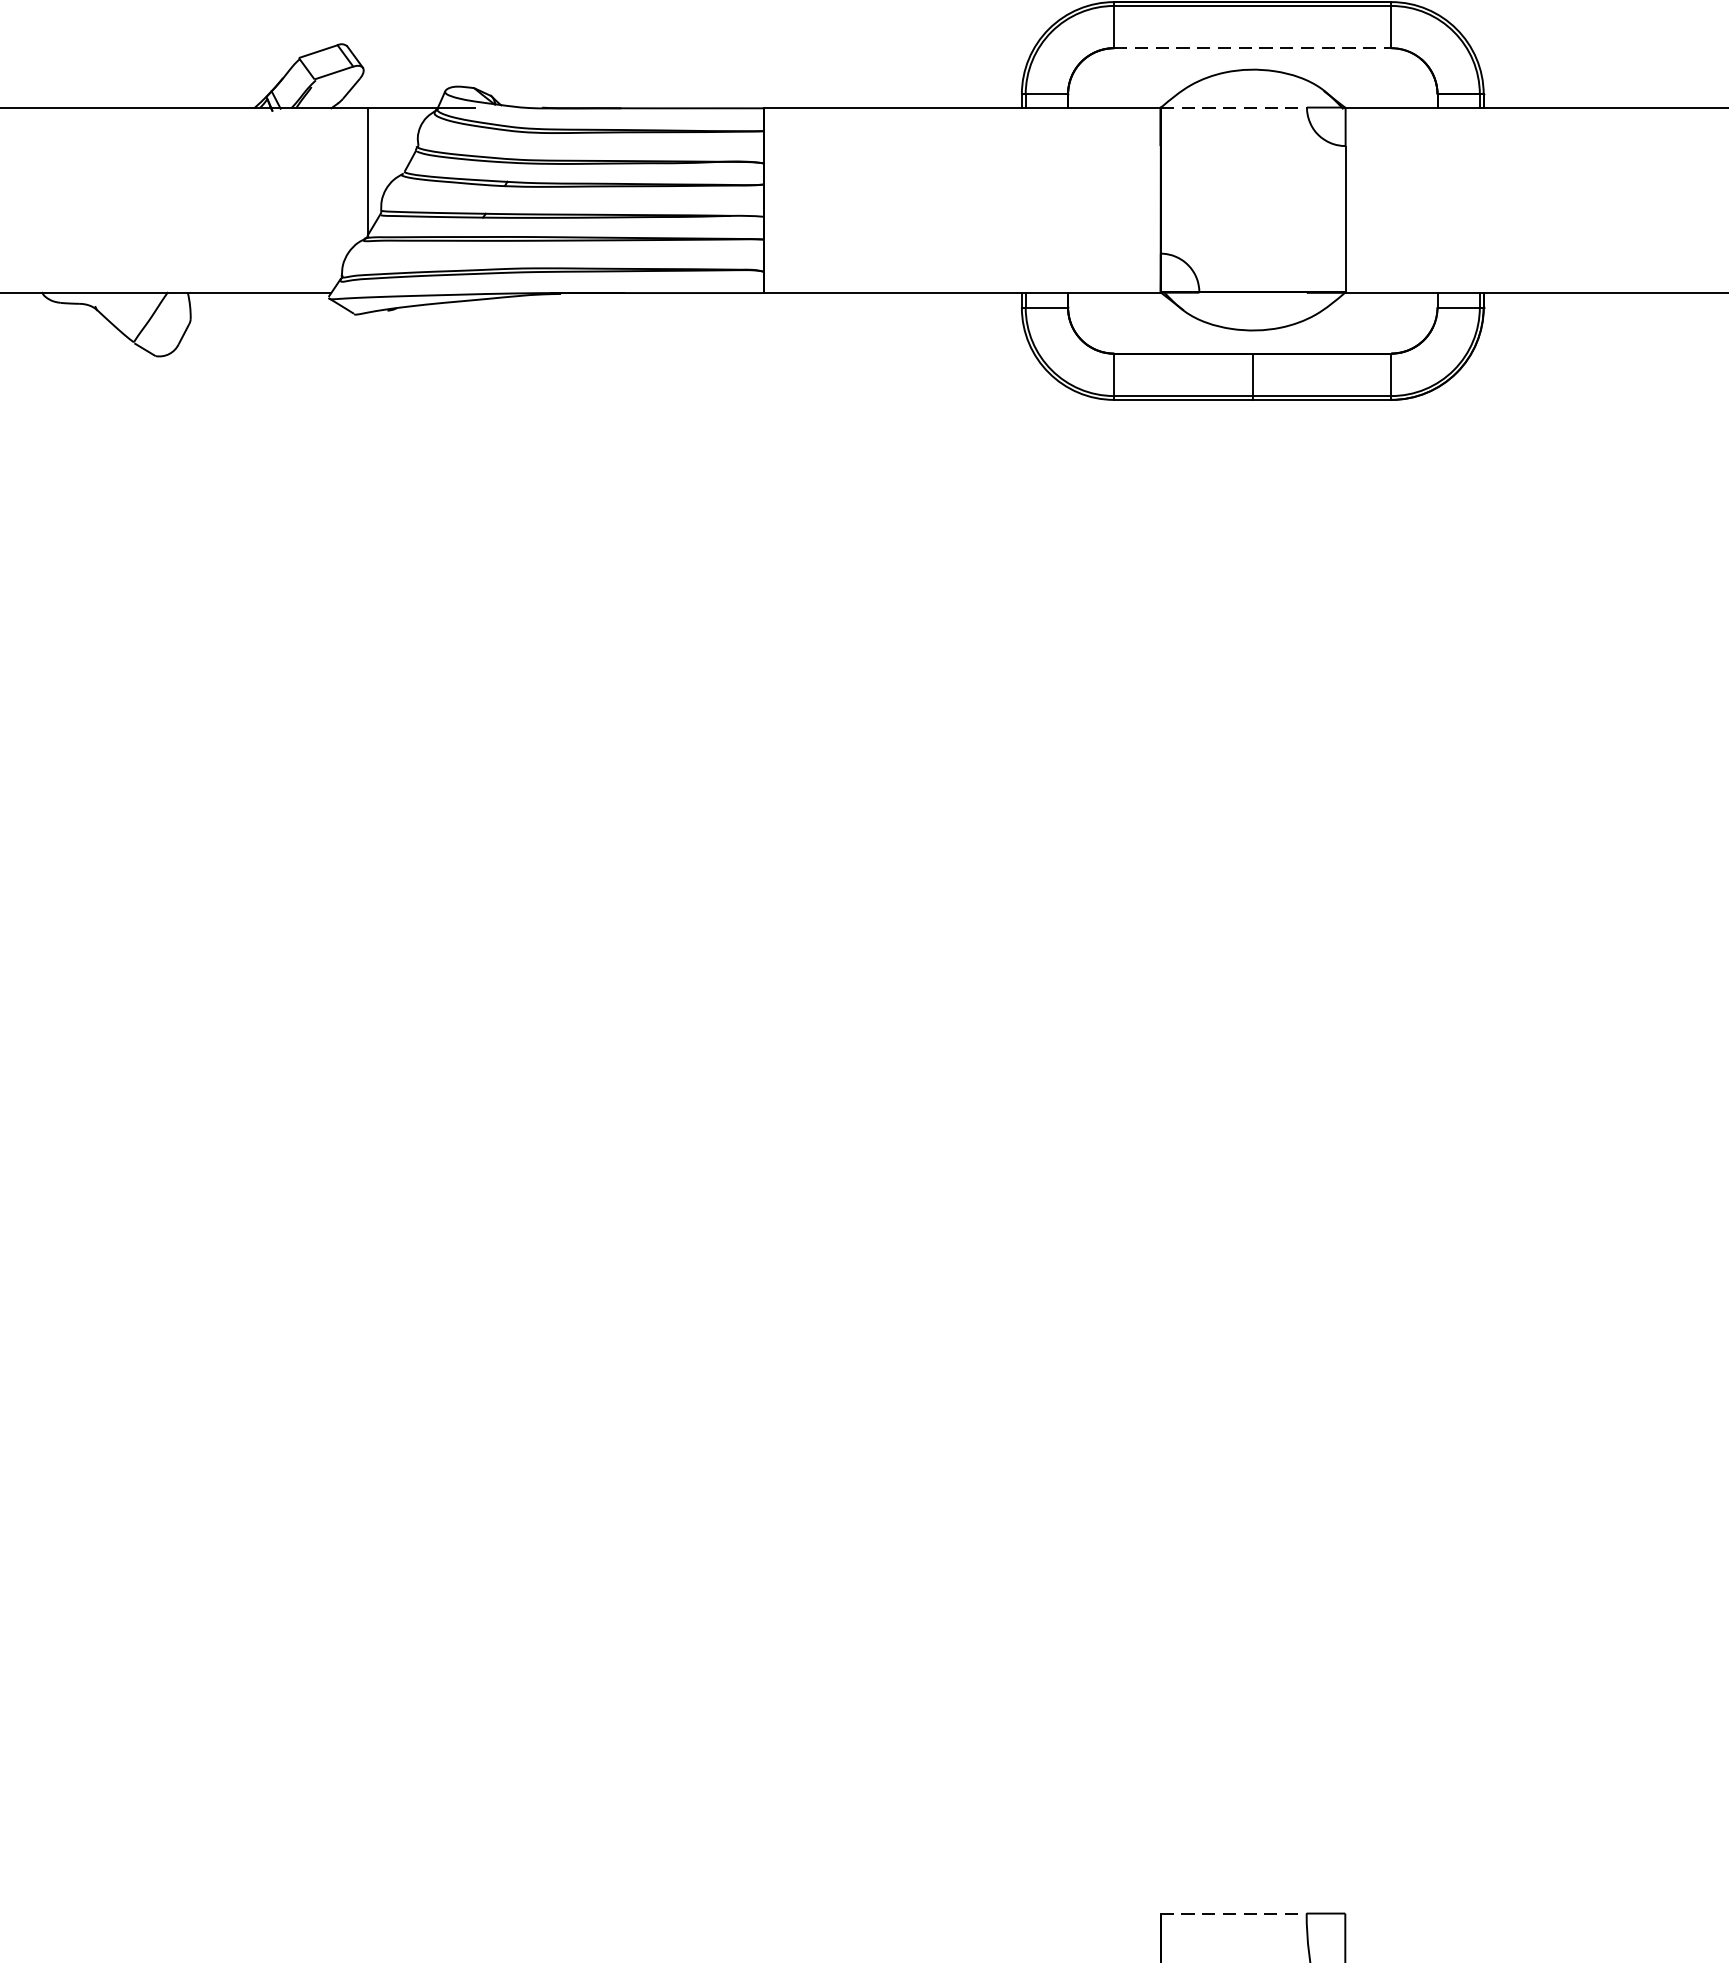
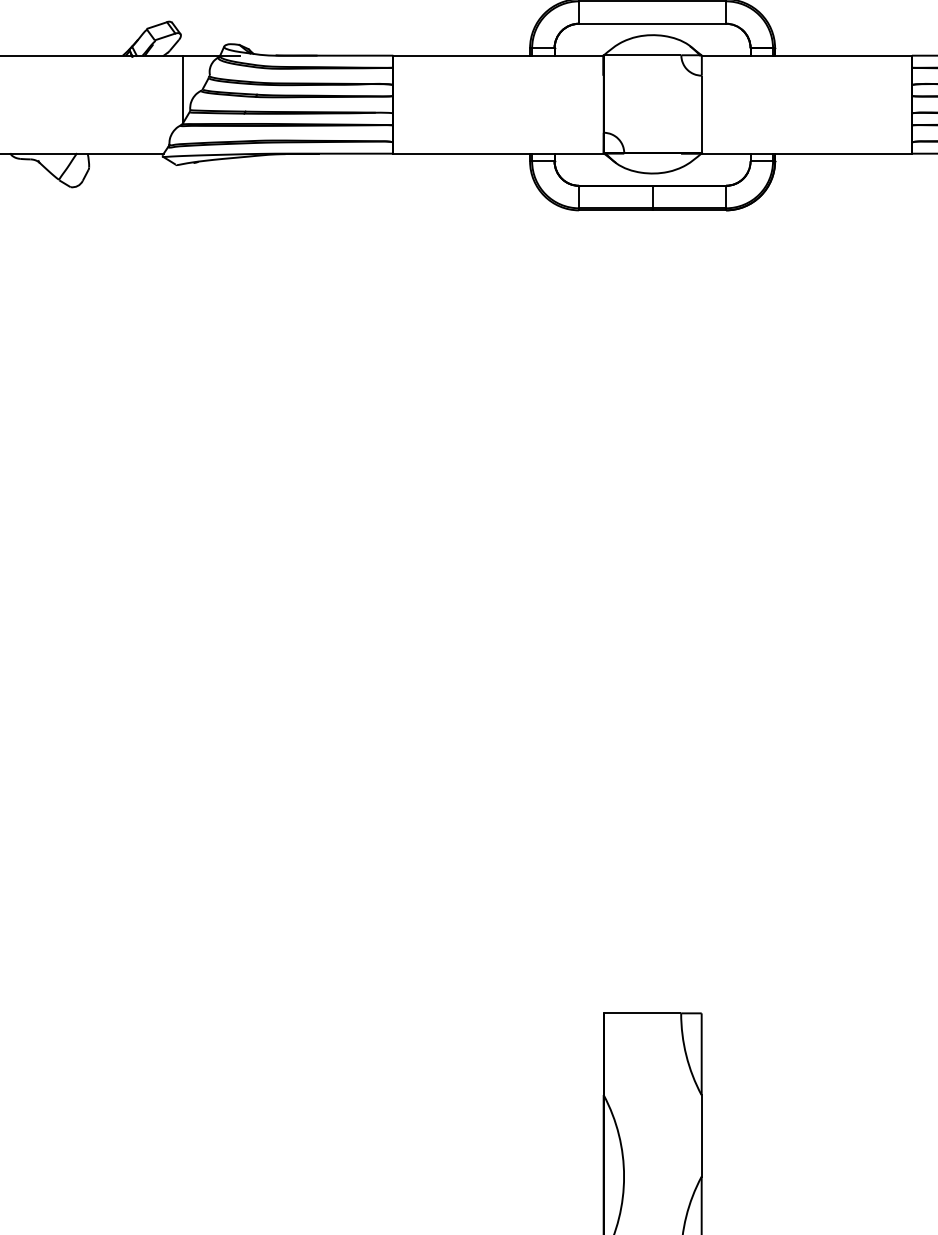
line: (1252, 47) -> (652, 23), dashed -> solid
line: (1235, 107) -> (643, 55), dashed -> solid
line: (1235, 1913) -> (643, 1013), dashed -> solid

